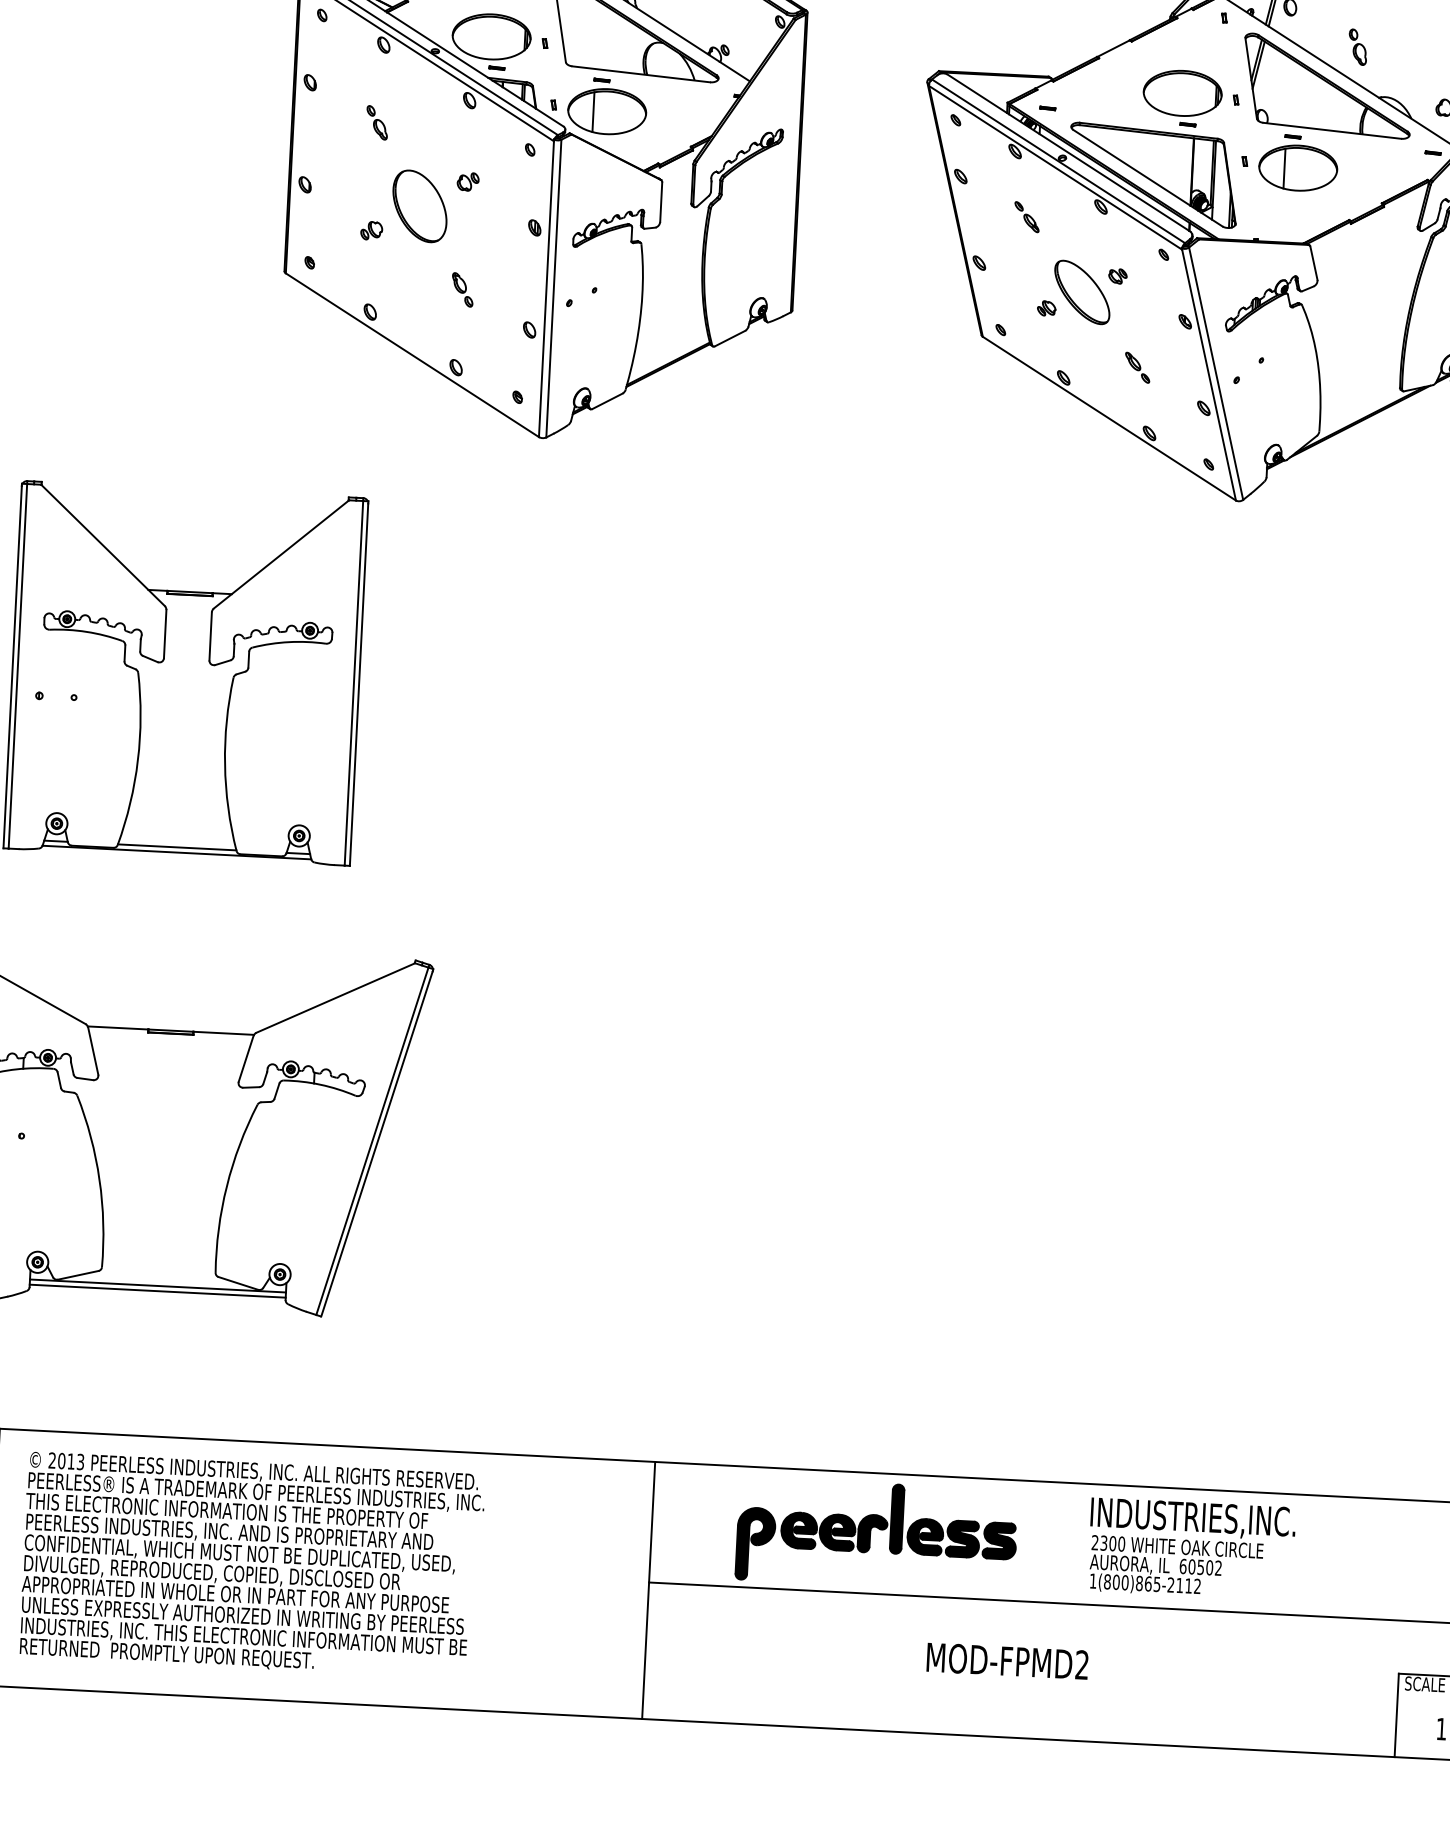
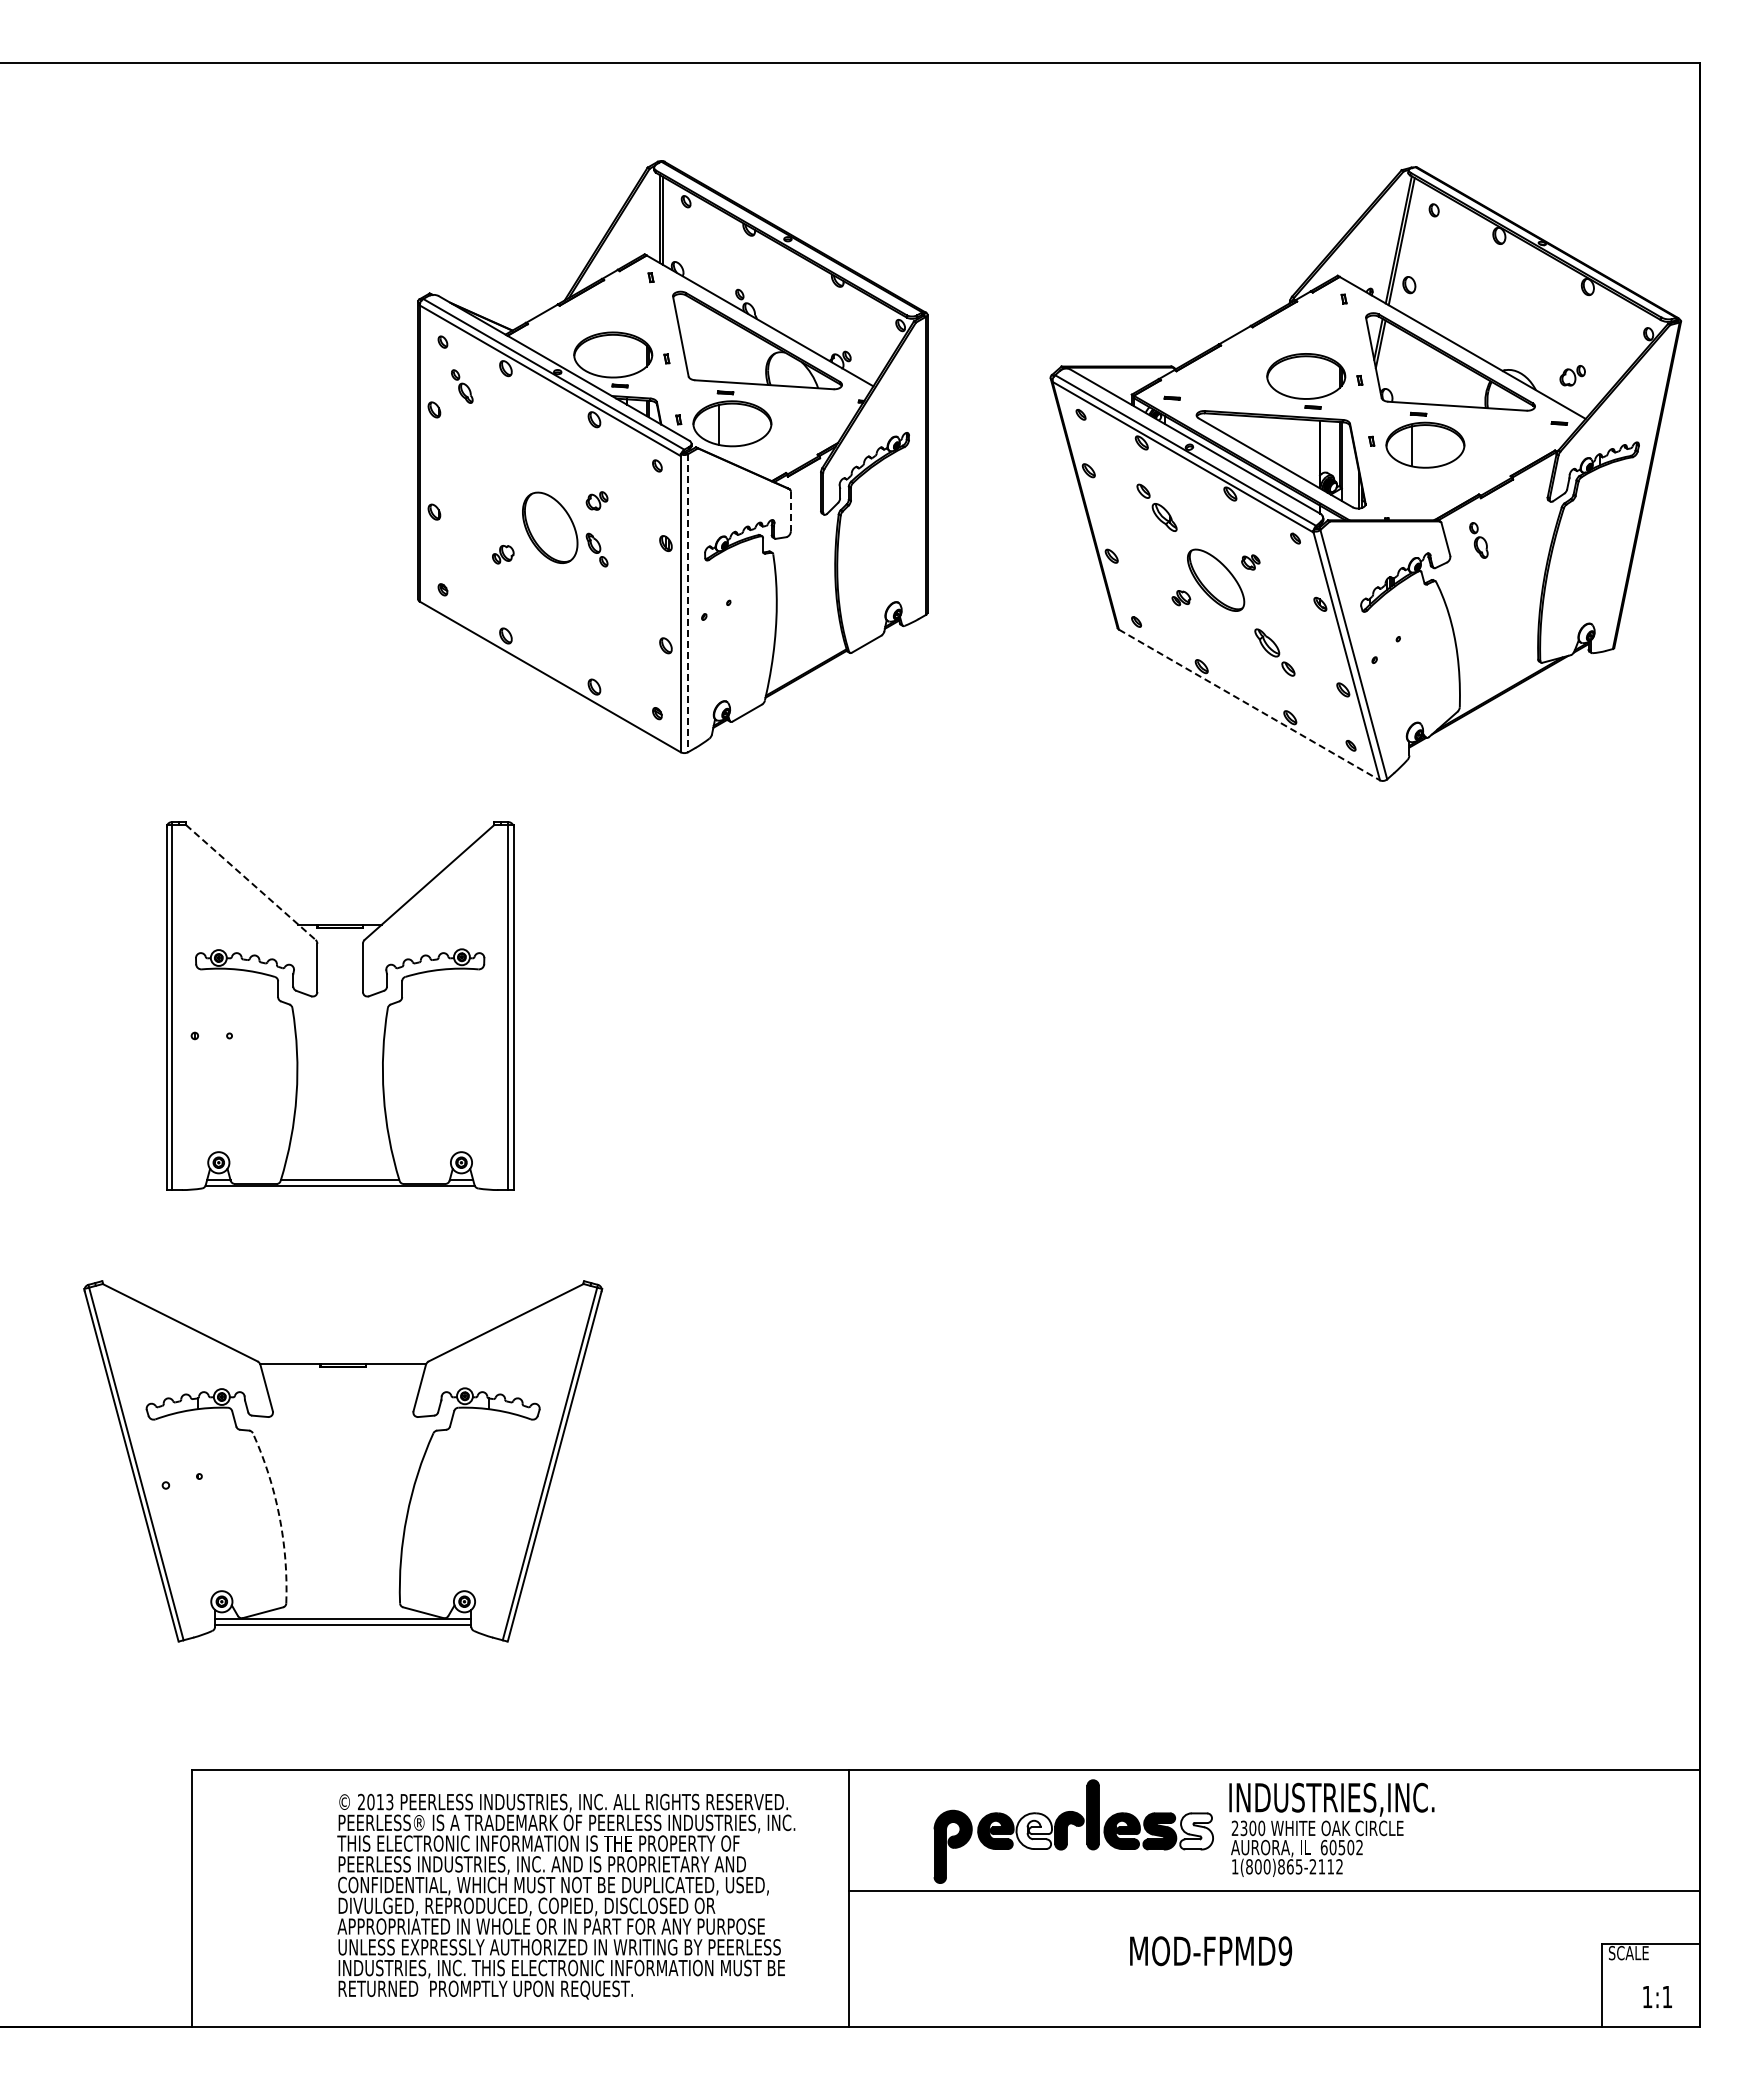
part: (1357, 47) -> (1478, 540), moved
part: (377, 122) -> (462, 386), moved
line: (660, 202) -> (790, 511), solid -> dashed
part: (1026, 216) -> (1156, 507), size x1.6
line: (554, 288) -> (688, 603), solid -> dashed
part: (462, 289) -> (596, 549), moved
part: (1138, 367) -> (1275, 652), size x1.6
line: (1109, 419) -> (1249, 705), solid -> dashed
line: (102, 545) -> (250, 882), solid -> dashed
arc: (99, 1180) -> (279, 1516), solid -> dashed
fill: (836, 1532) -> (1033, 1831), removed
fill: (999, 1541) -> (1196, 1831), removed
text: (1191, 1548) -> (1331, 1829), moved
text: (252, 1565) -> (566, 1896), moved
text: (1082, 1665) -> (1285, 1951), MOD-FPMD2 -> MOD-FPMD9

